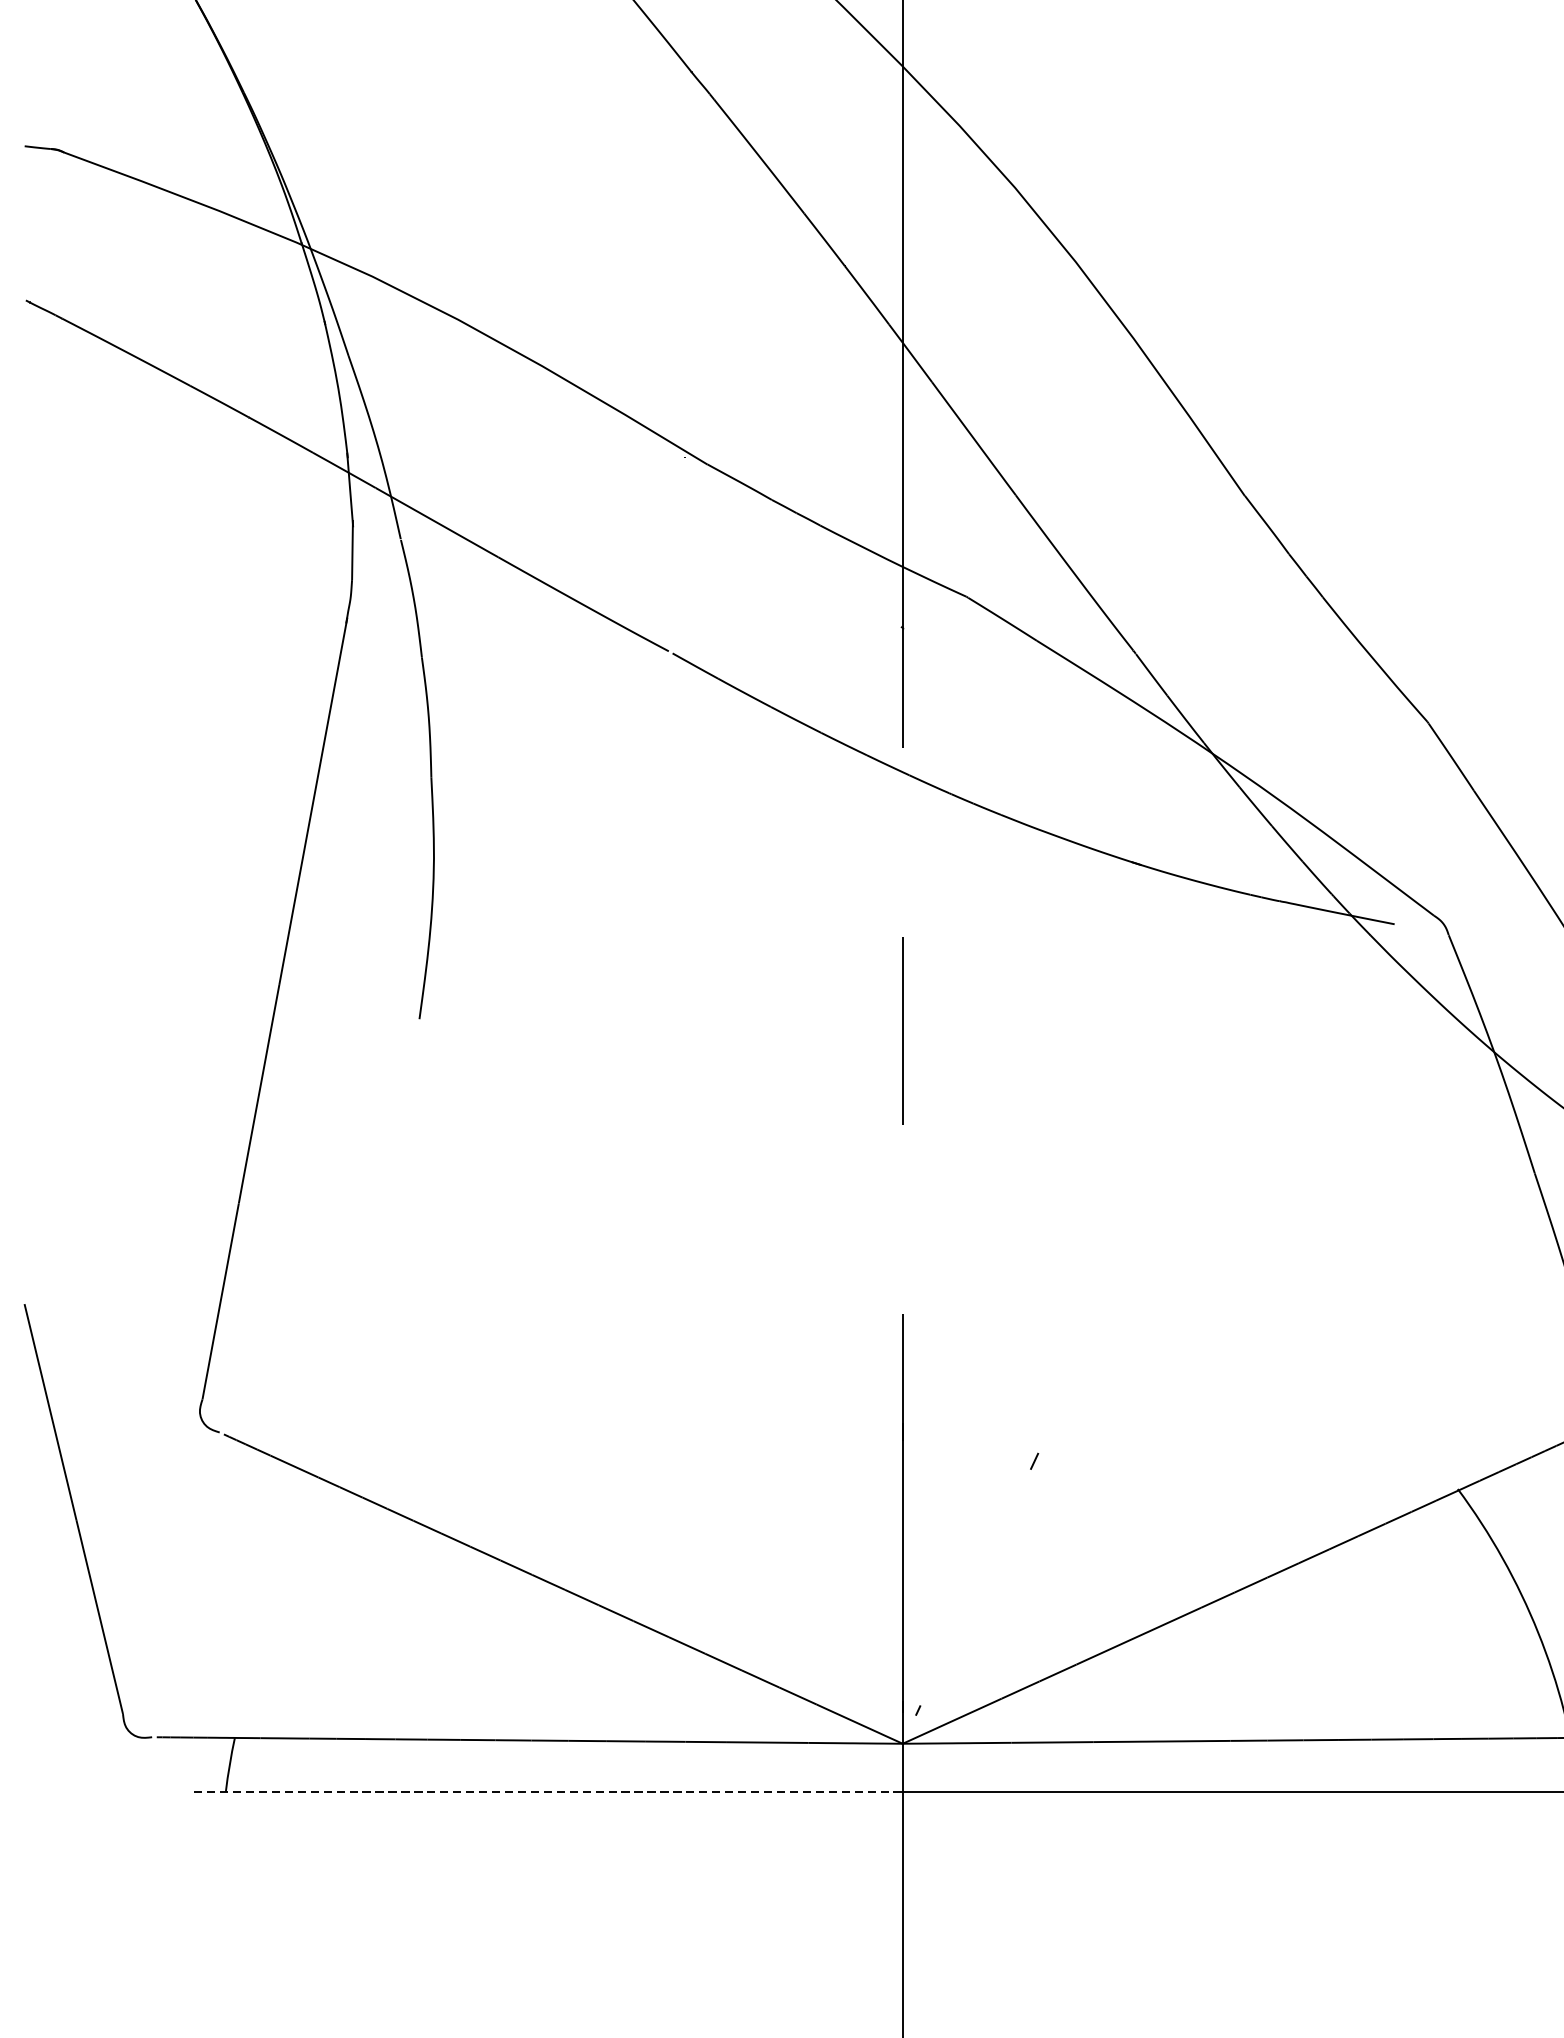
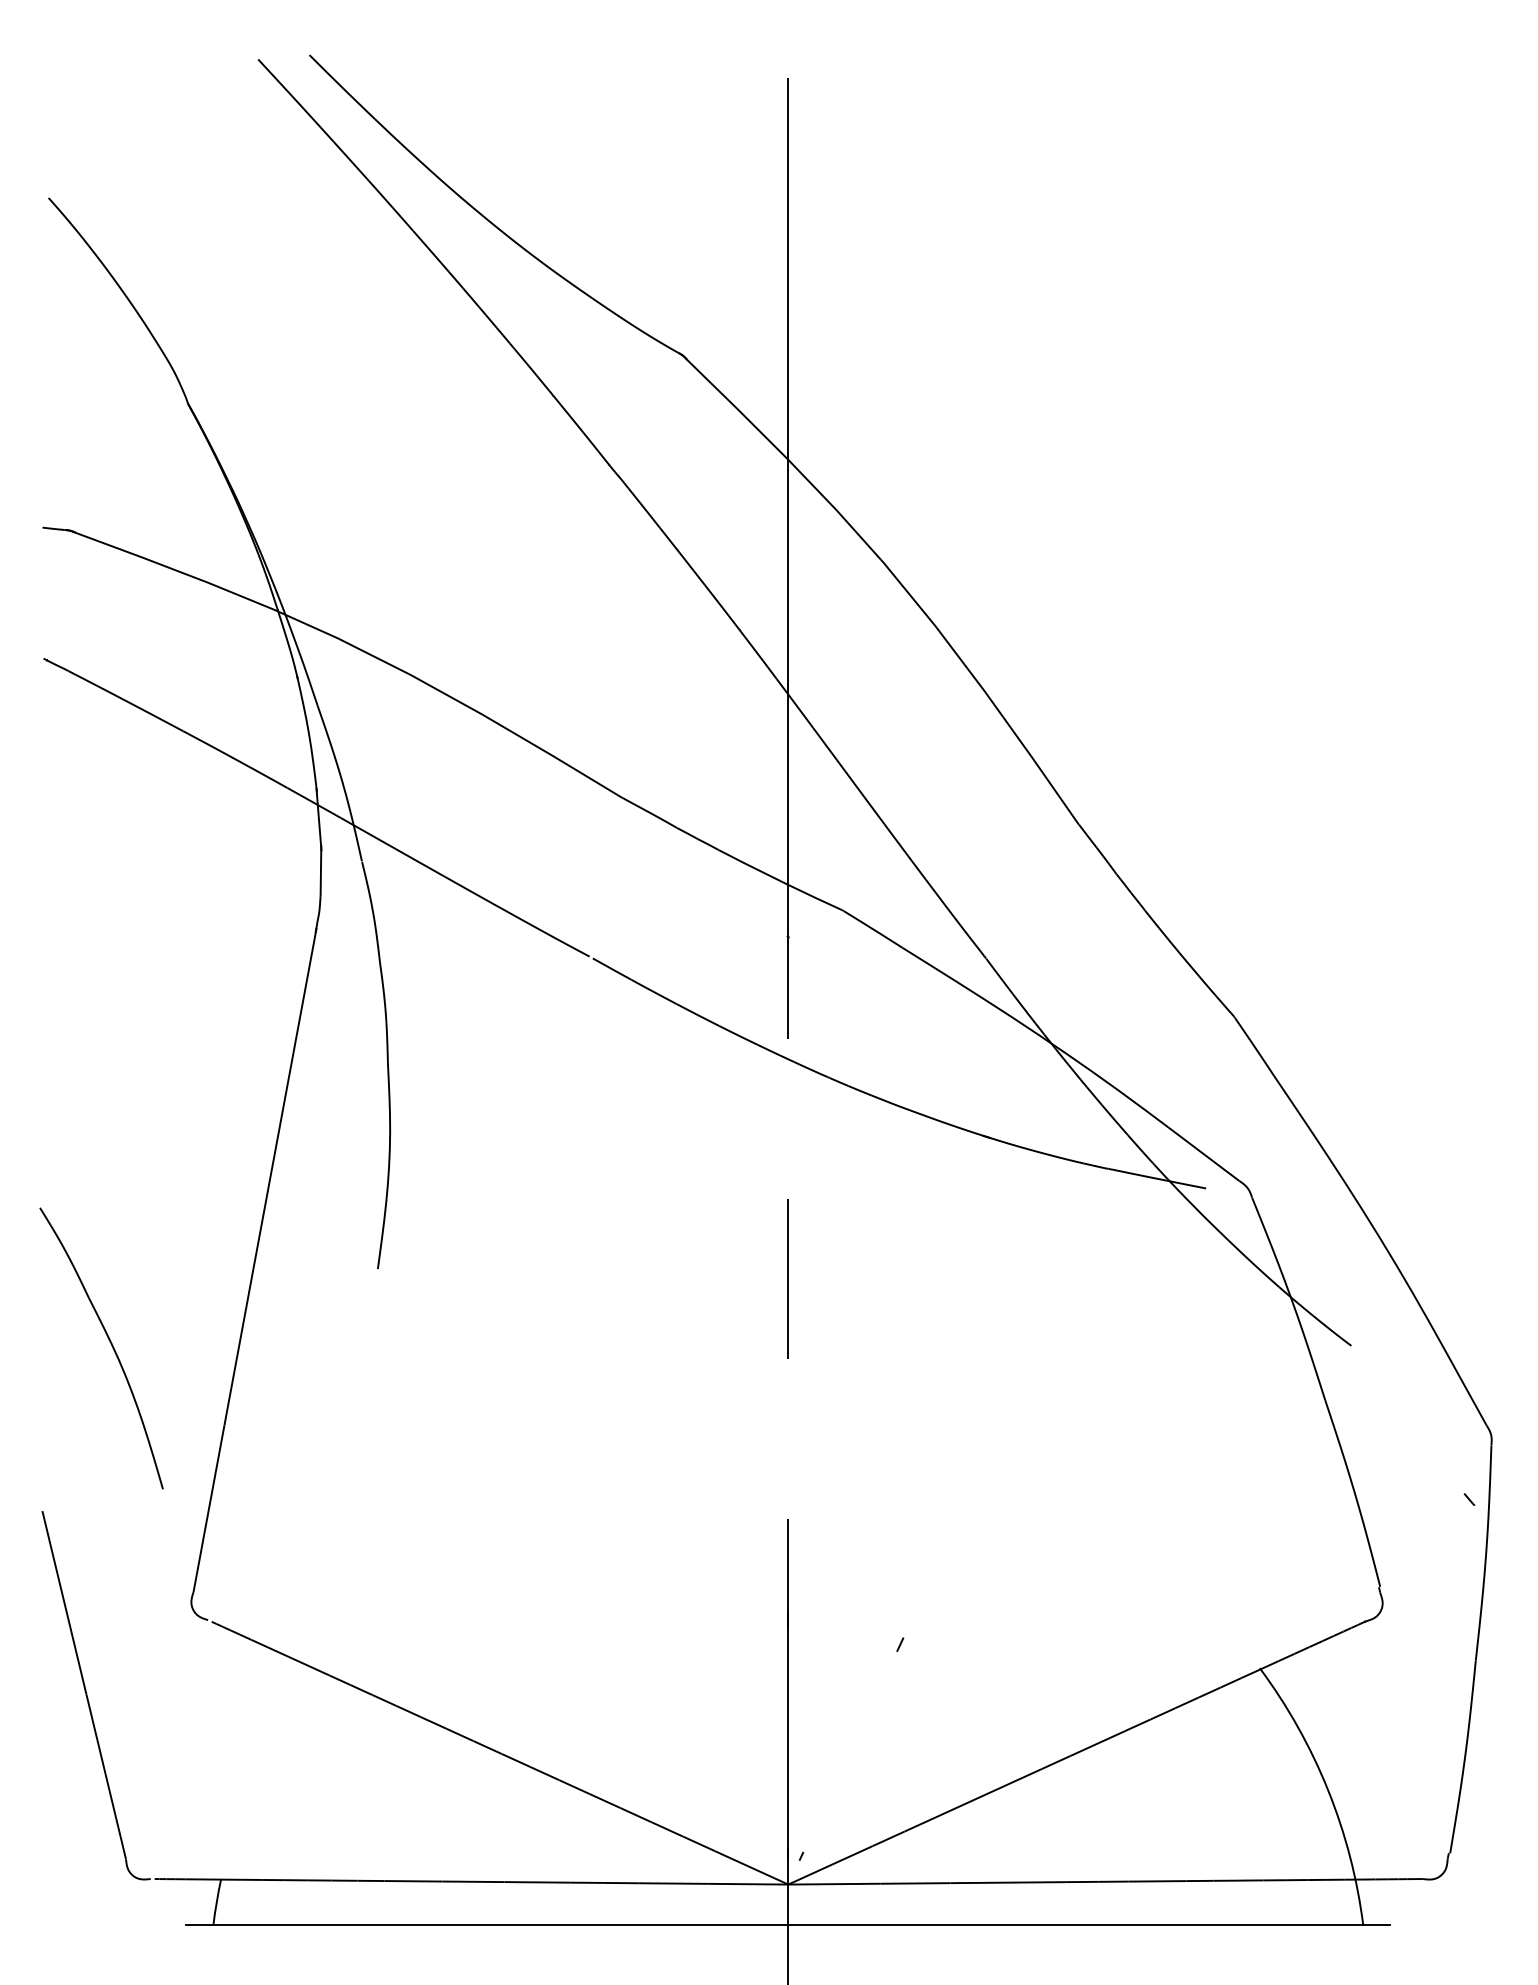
part: (104, 1107) -> (110, 1344), added
line: (548, 1791) -> (487, 1925), dashed -> solid

